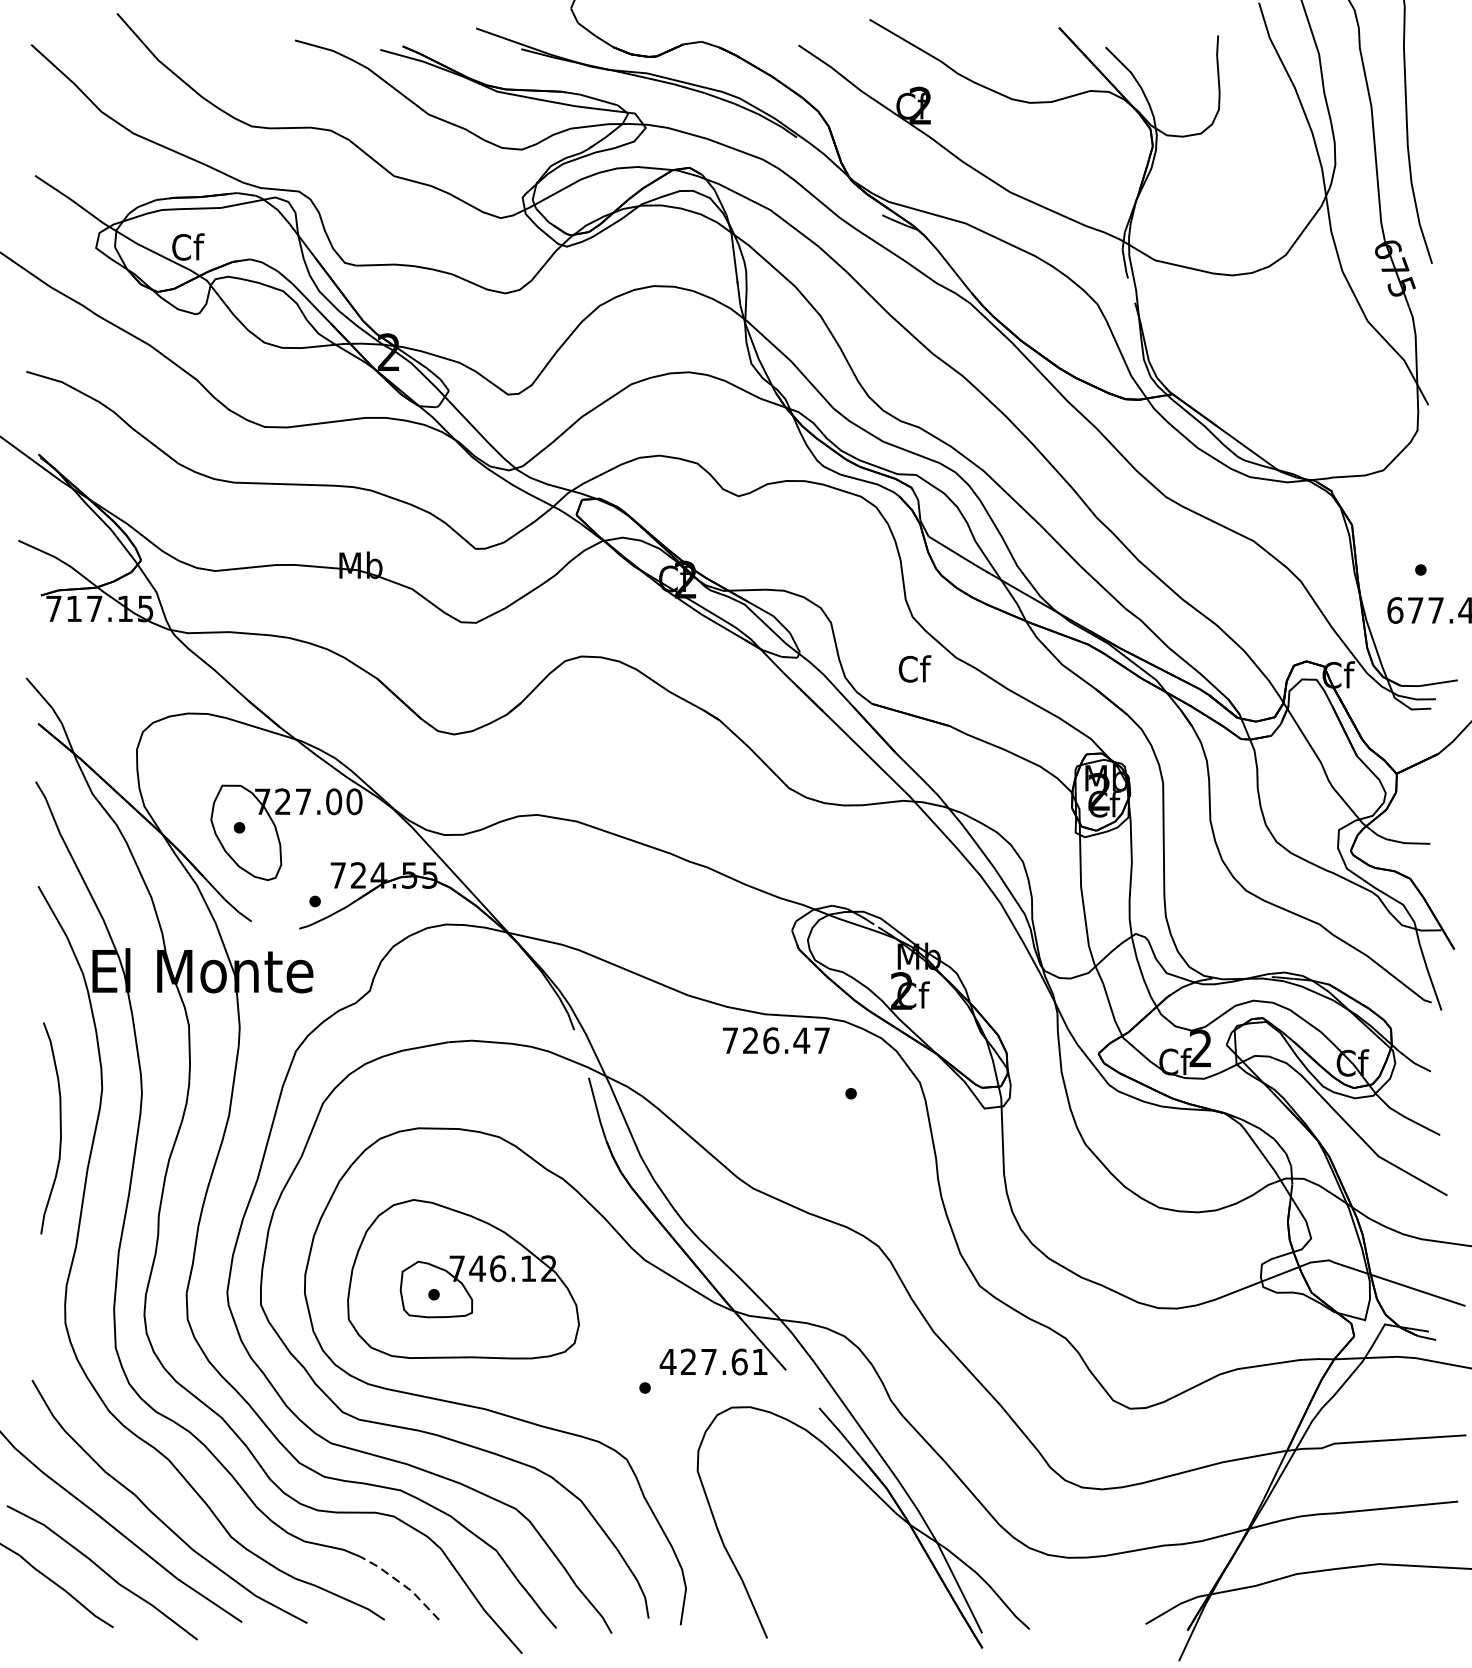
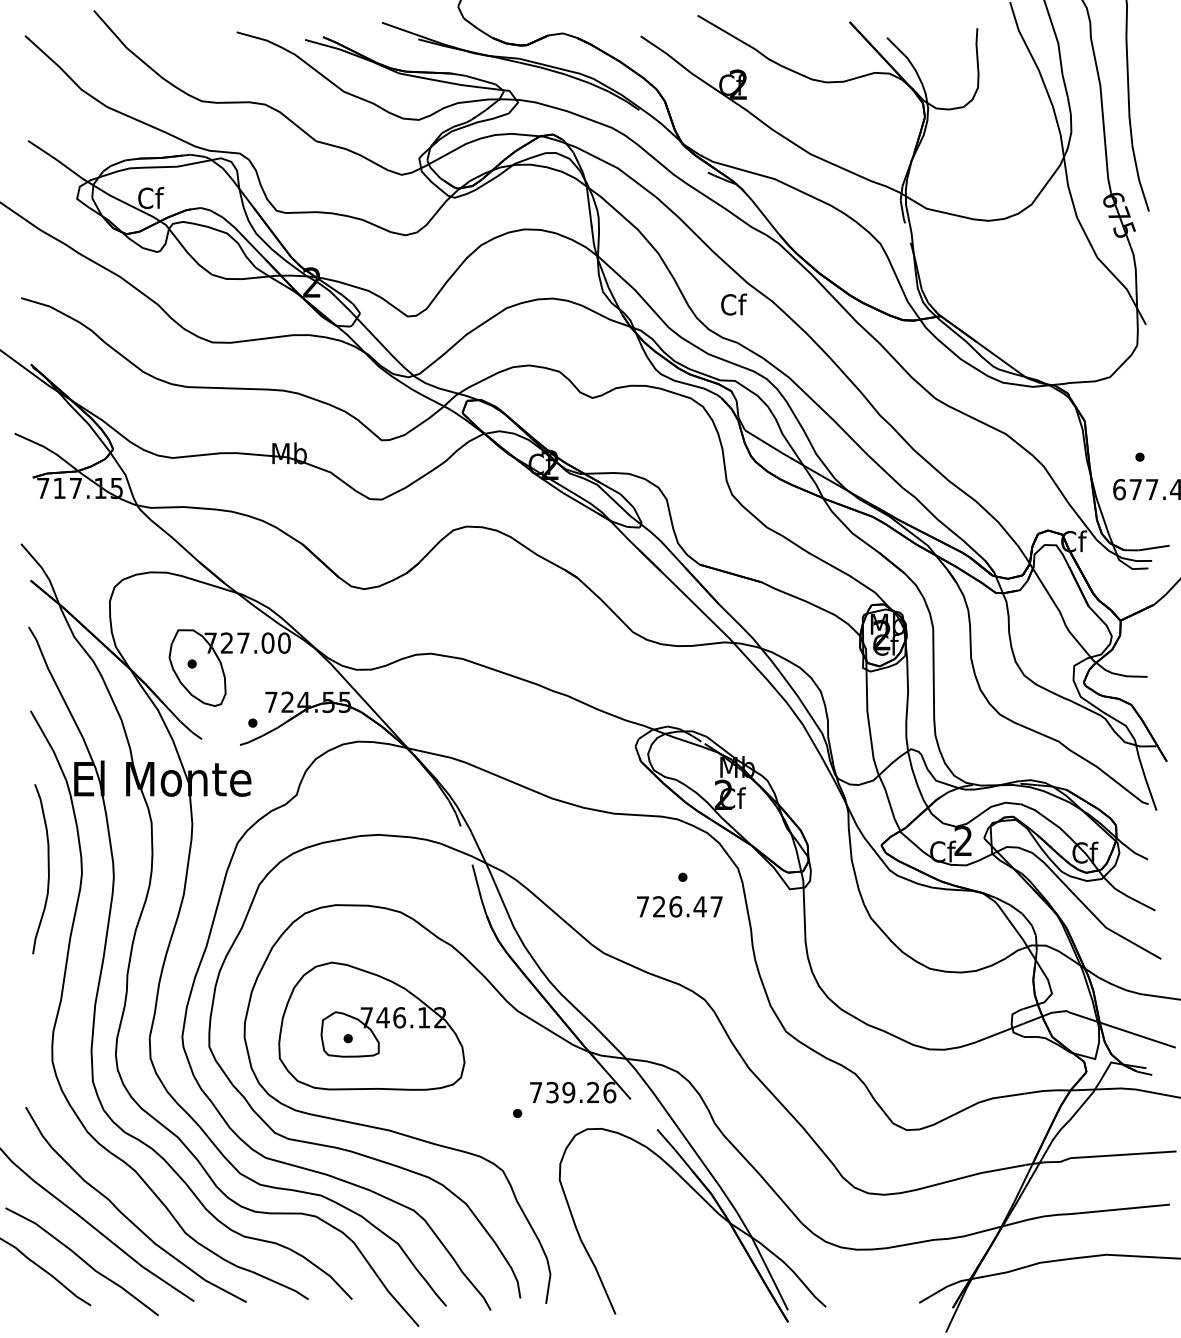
text: (915, 668) -> (734, 304), moved
text: (775, 1040) -> (679, 906), moved
curve: (59, 1128) -> (47, 869), moved
text: (713, 1361) -> (572, 1092), 427.61 -> 739.26
line: (403, 1584) -> (323, 1271), dashed -> solid

